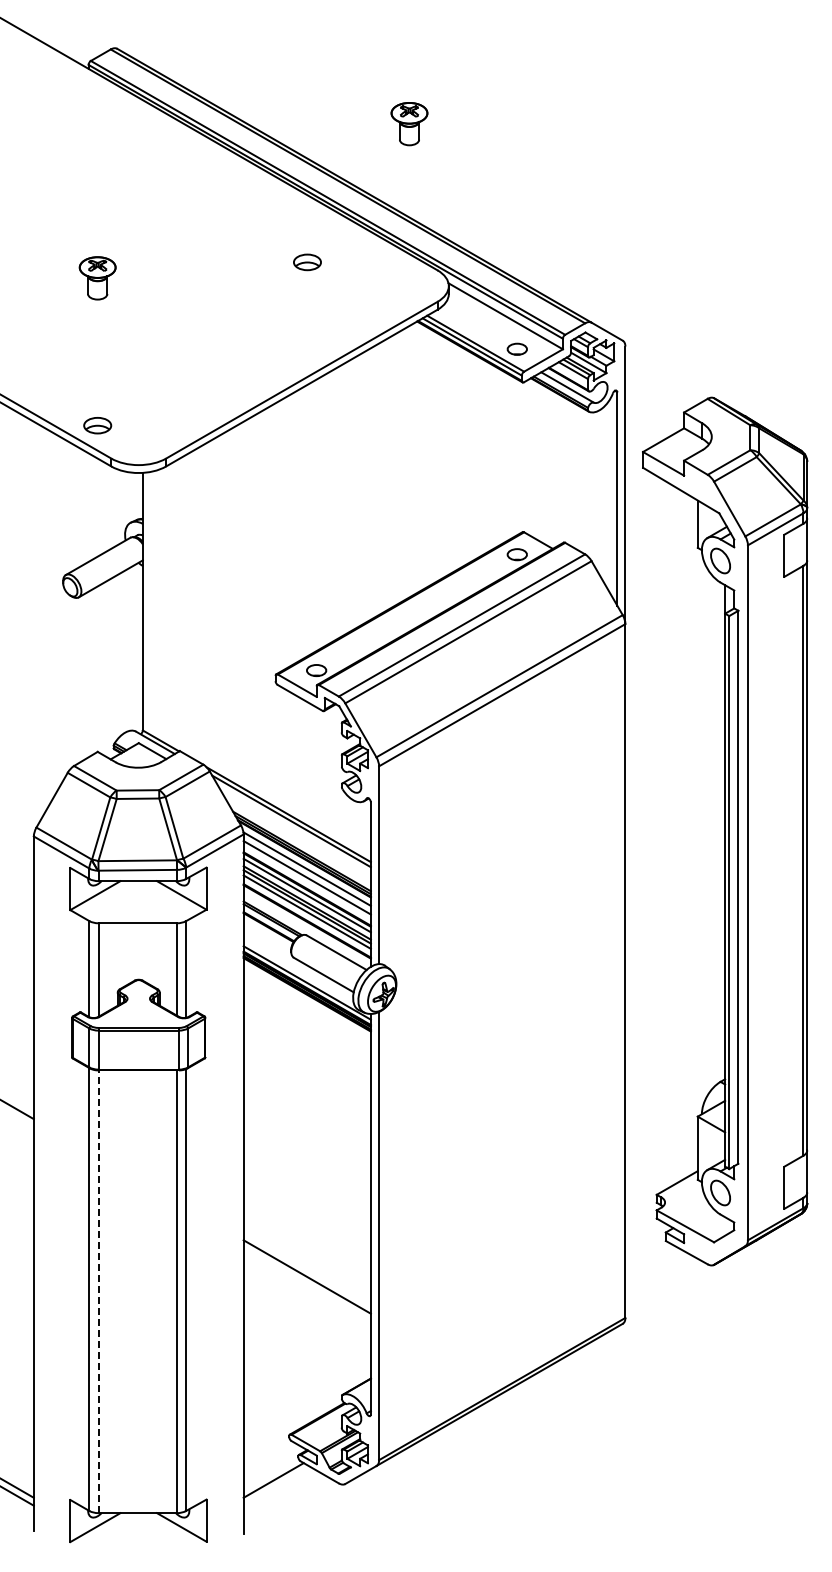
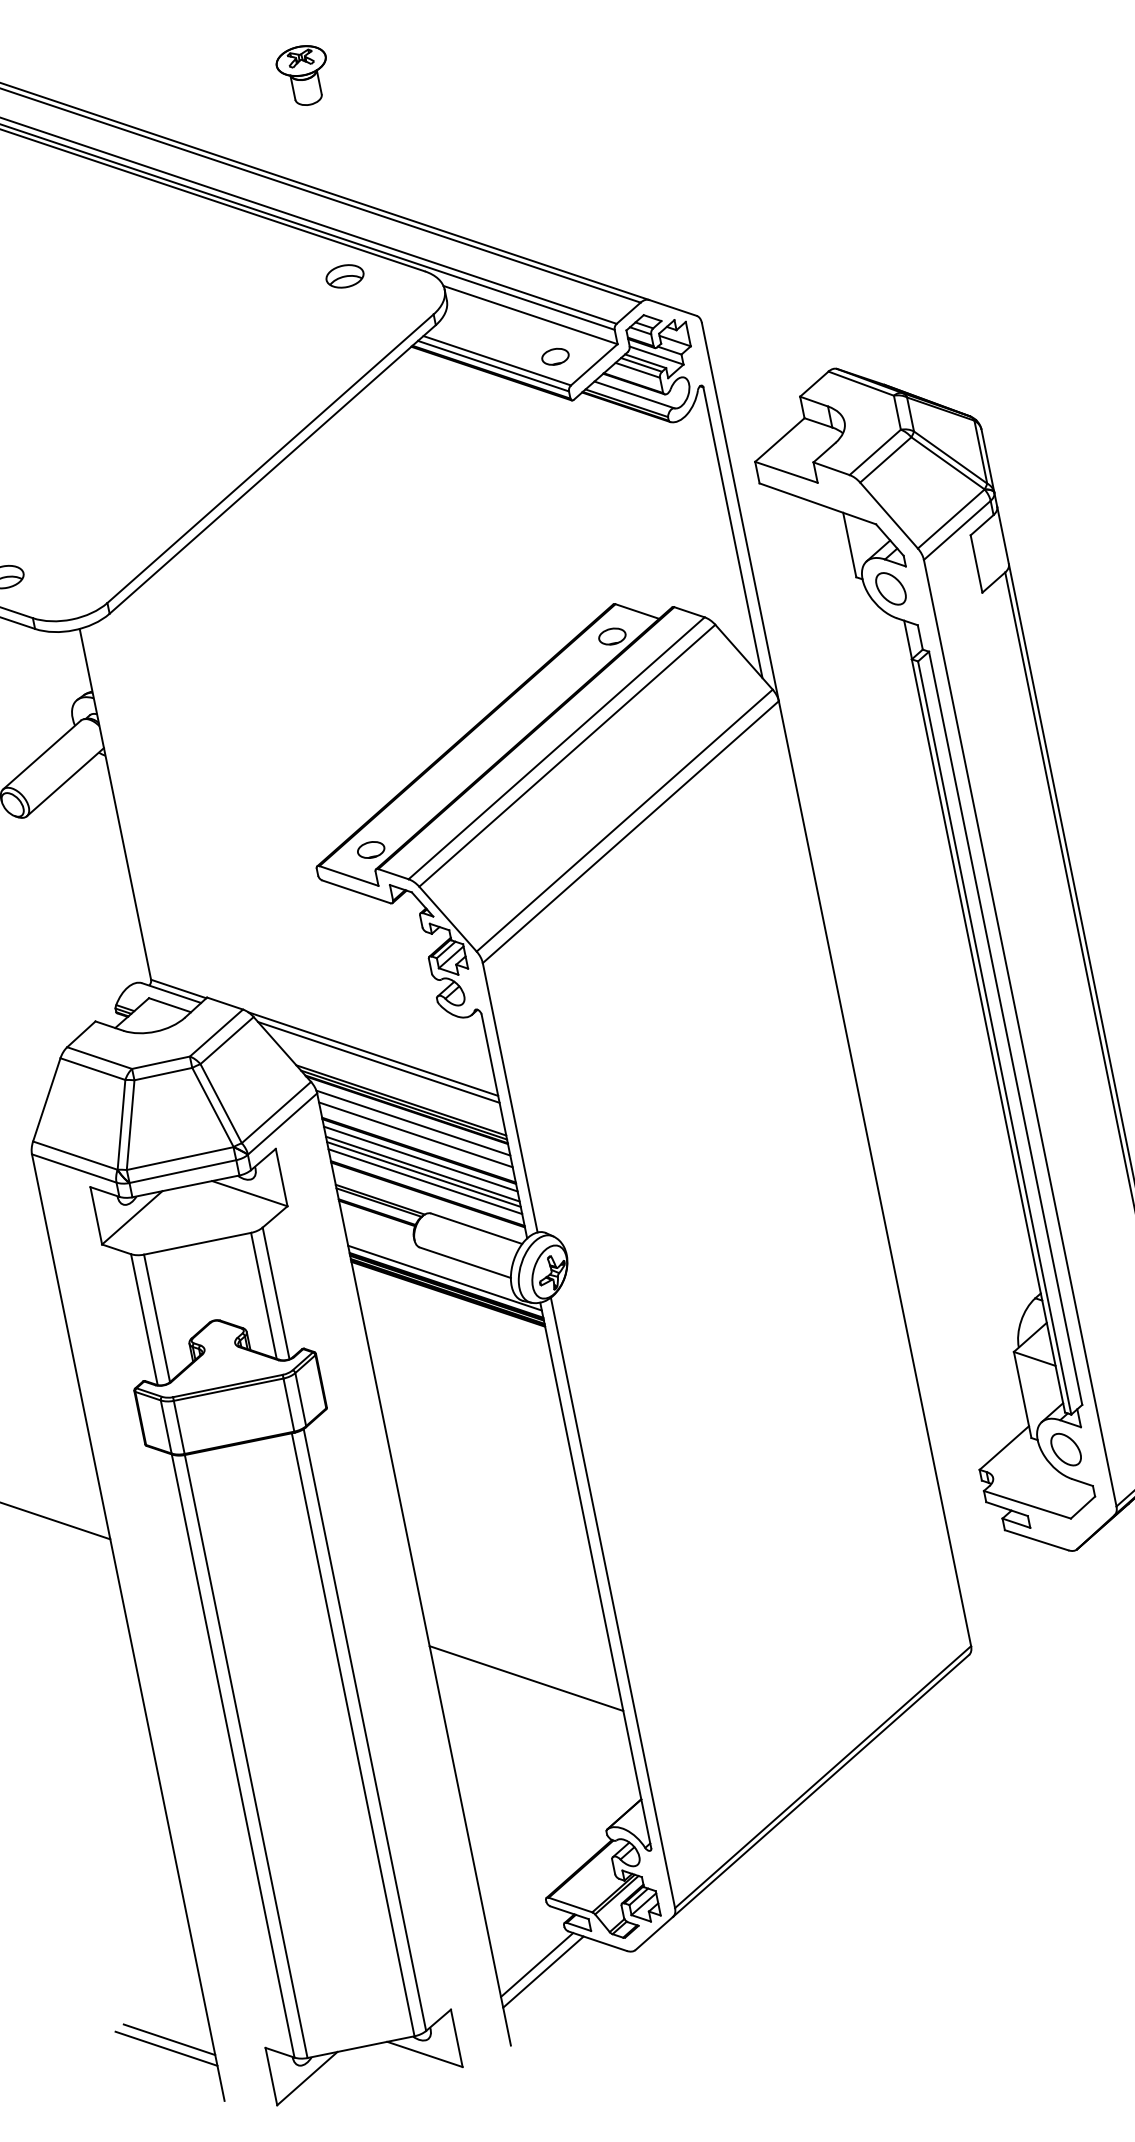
part: (409, 124) -> (304, 76), moved
part: (307, 262) -> (345, 276), moved
line: (98, 1291) -> (246, 1756), dashed -> solid
line: (276, 1486) -> (542, 1972), added

